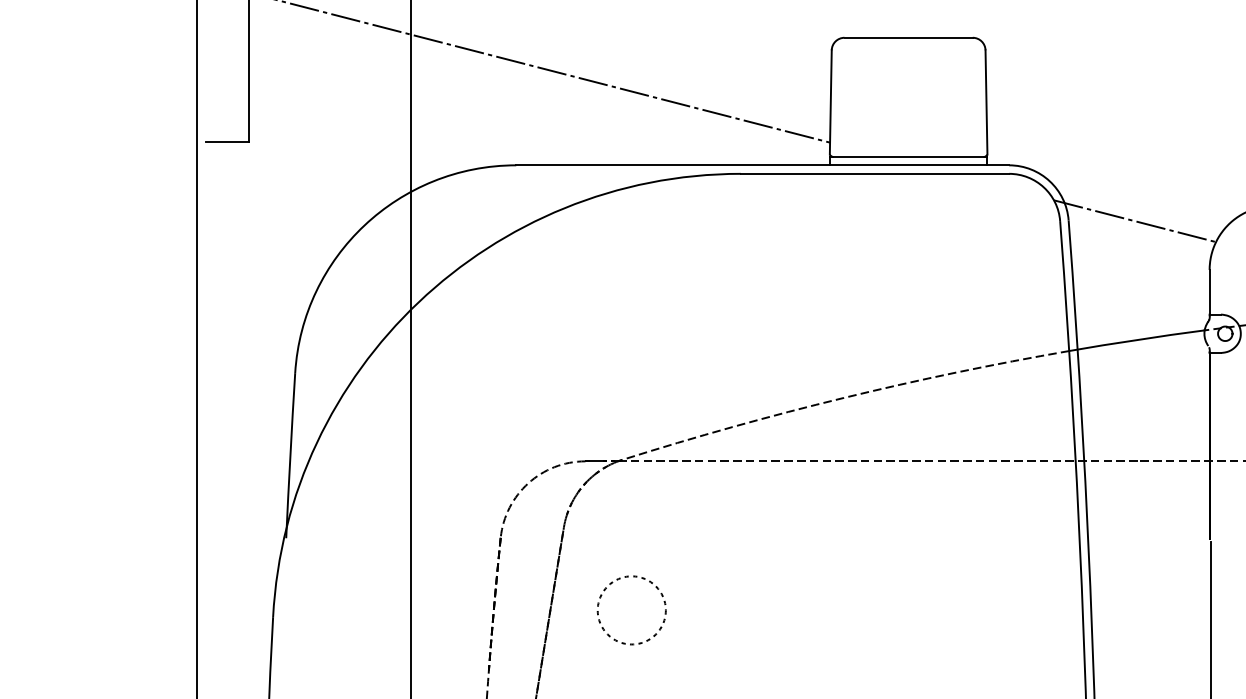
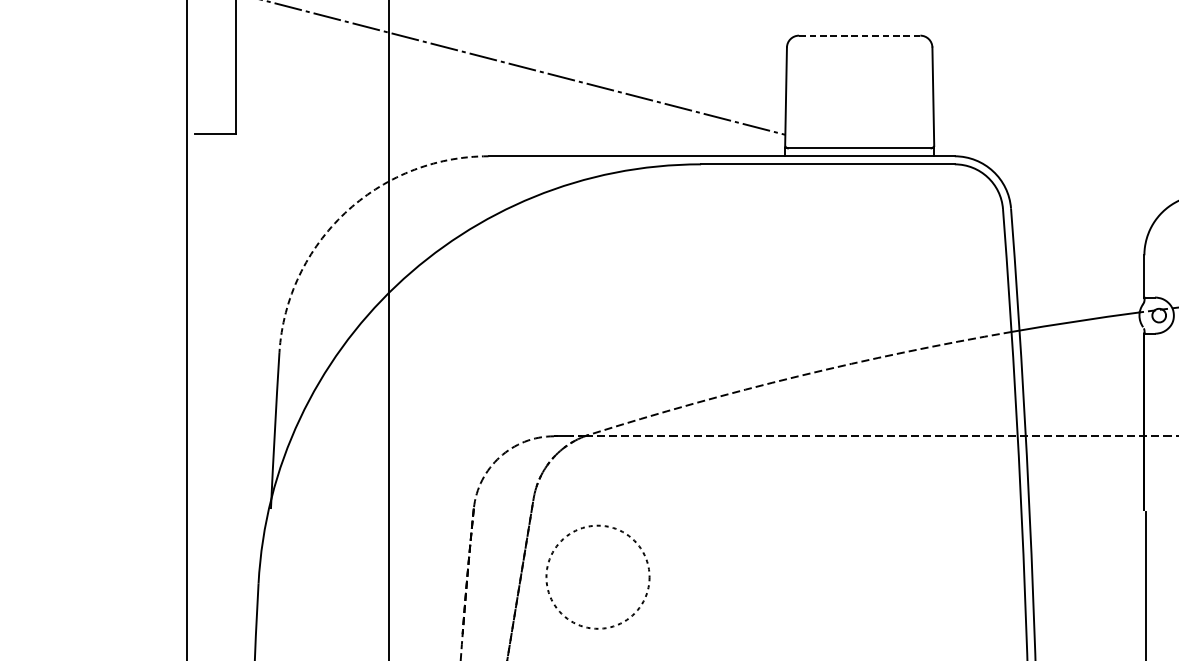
line: (908, 37) -> (859, 35), solid -> dashed
line: (1134, 221) -> (1073, 209), removed
arc: (364, 225) -> (344, 213), solid -> dashed
circle: (631, 610) -> (597, 577), size x1.6

